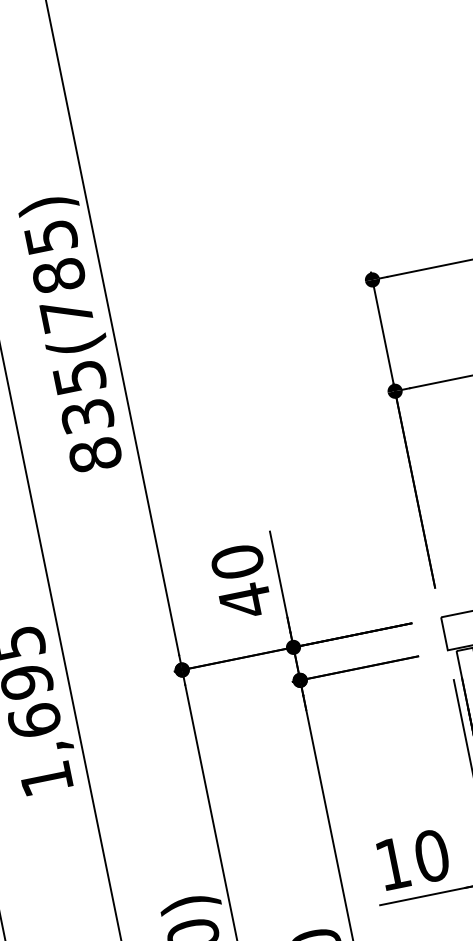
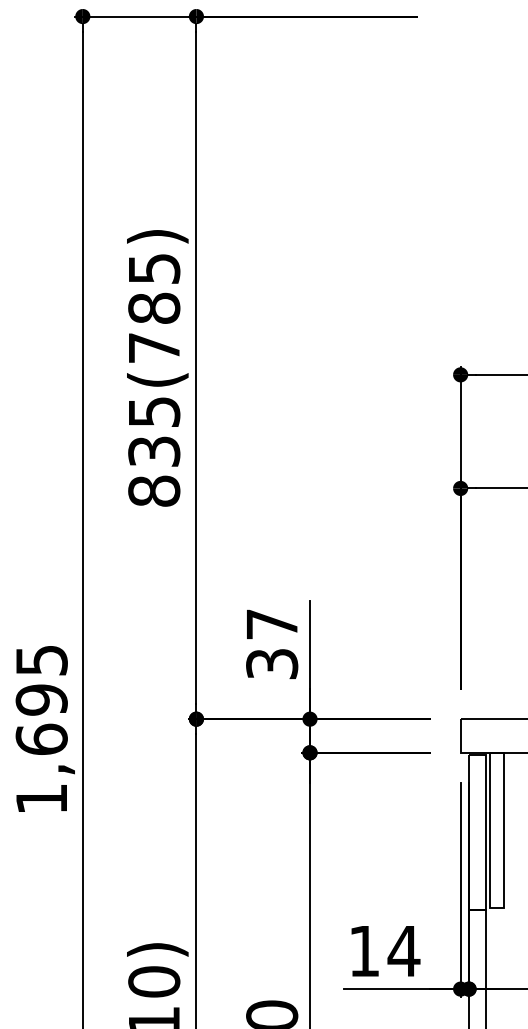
text: (241, 581) -> (272, 644), 40 -> 37
text: (431, 856) -> (403, 951), 10 -> 14

